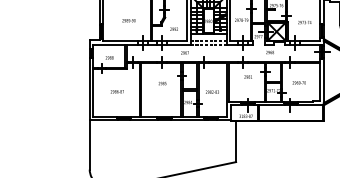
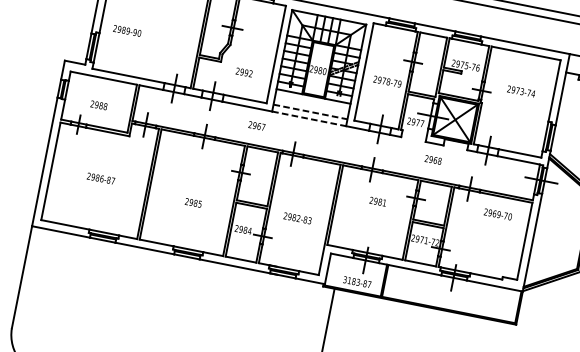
text: (128, 20) -> (126, 30), moved
text: (304, 22) -> (520, 91), moved
text: (298, 82) -> (496, 213), moved
text: (162, 83) -> (193, 202), moved

